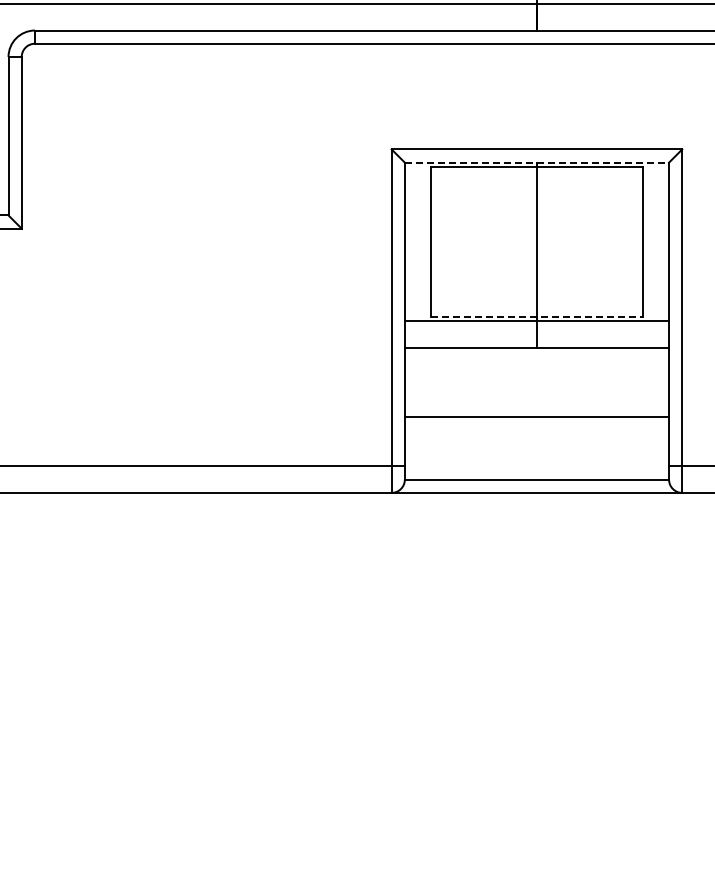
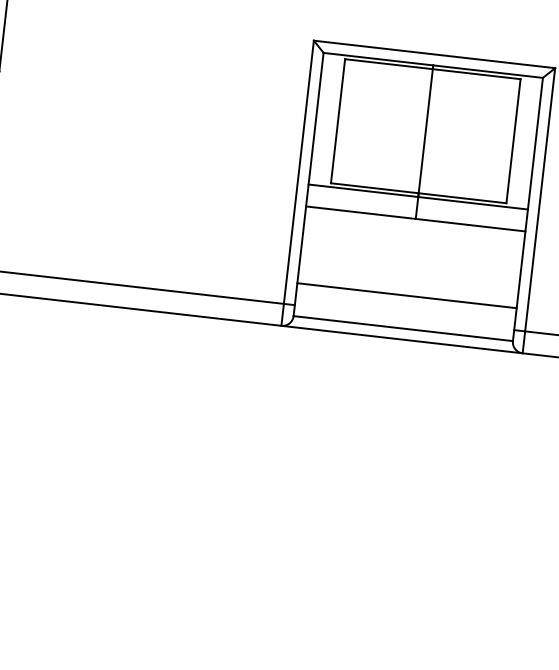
line: (537, 162) -> (433, 65), dashed -> solid
line: (536, 316) -> (418, 193), dashed -> solid
line: (536, 417) -> (406, 296), moved

